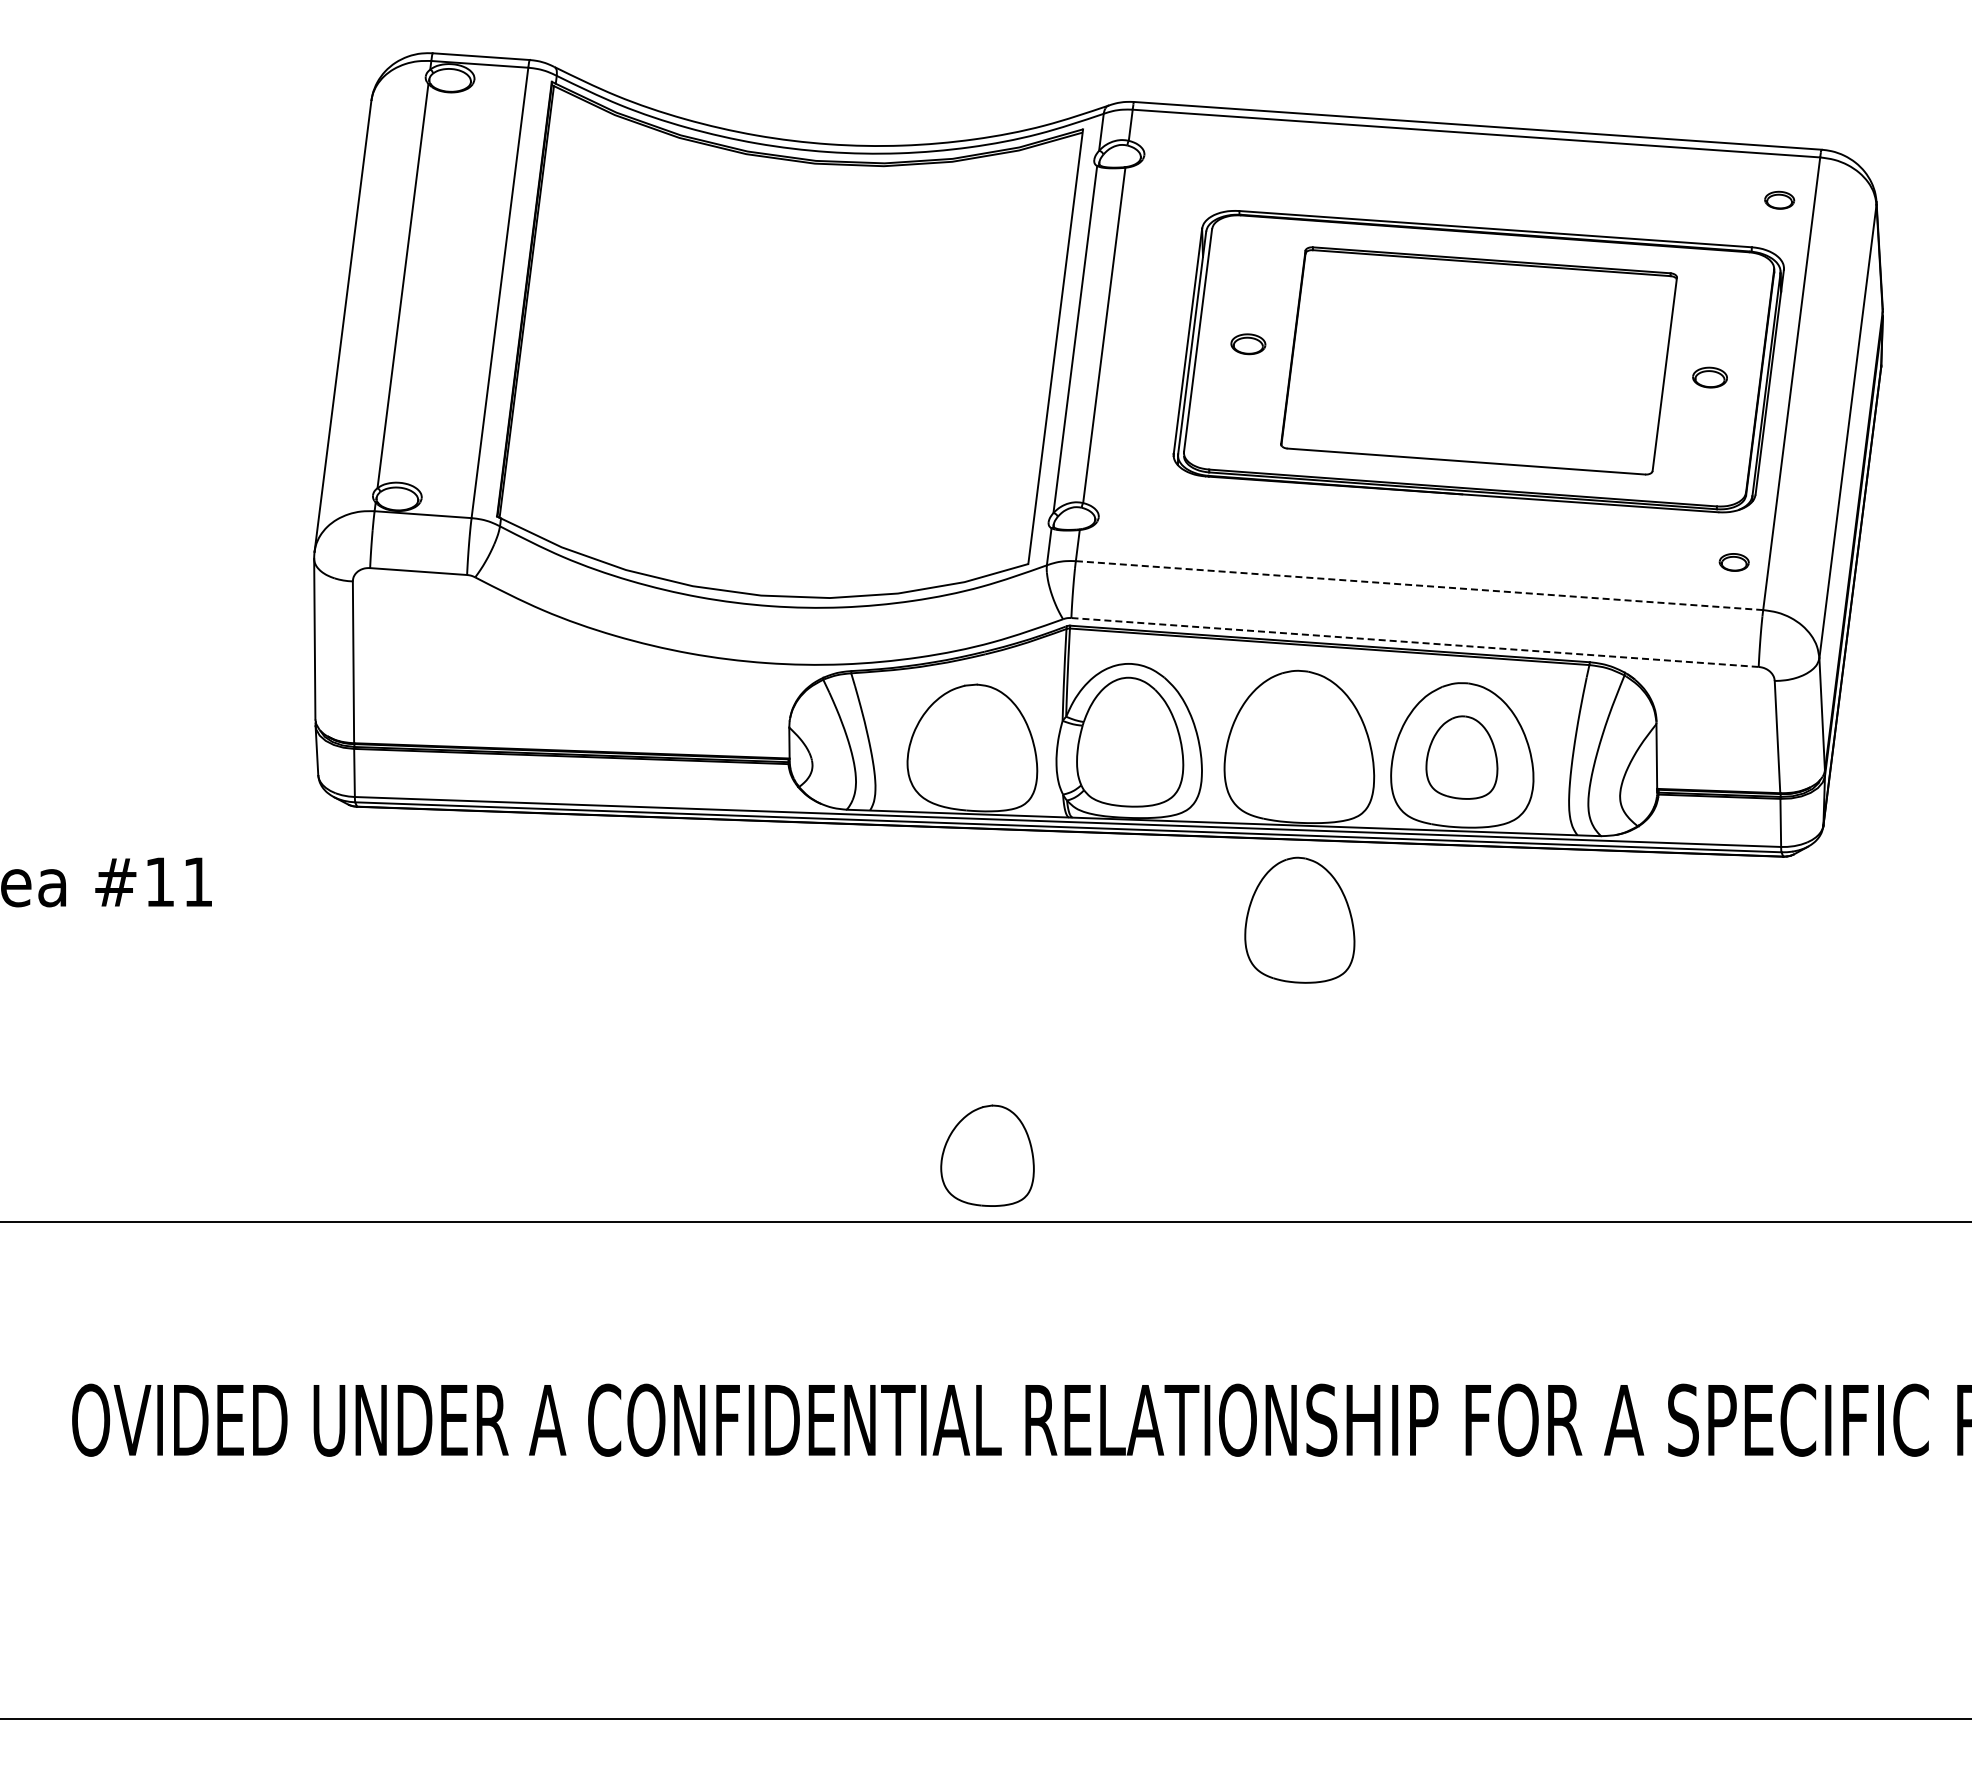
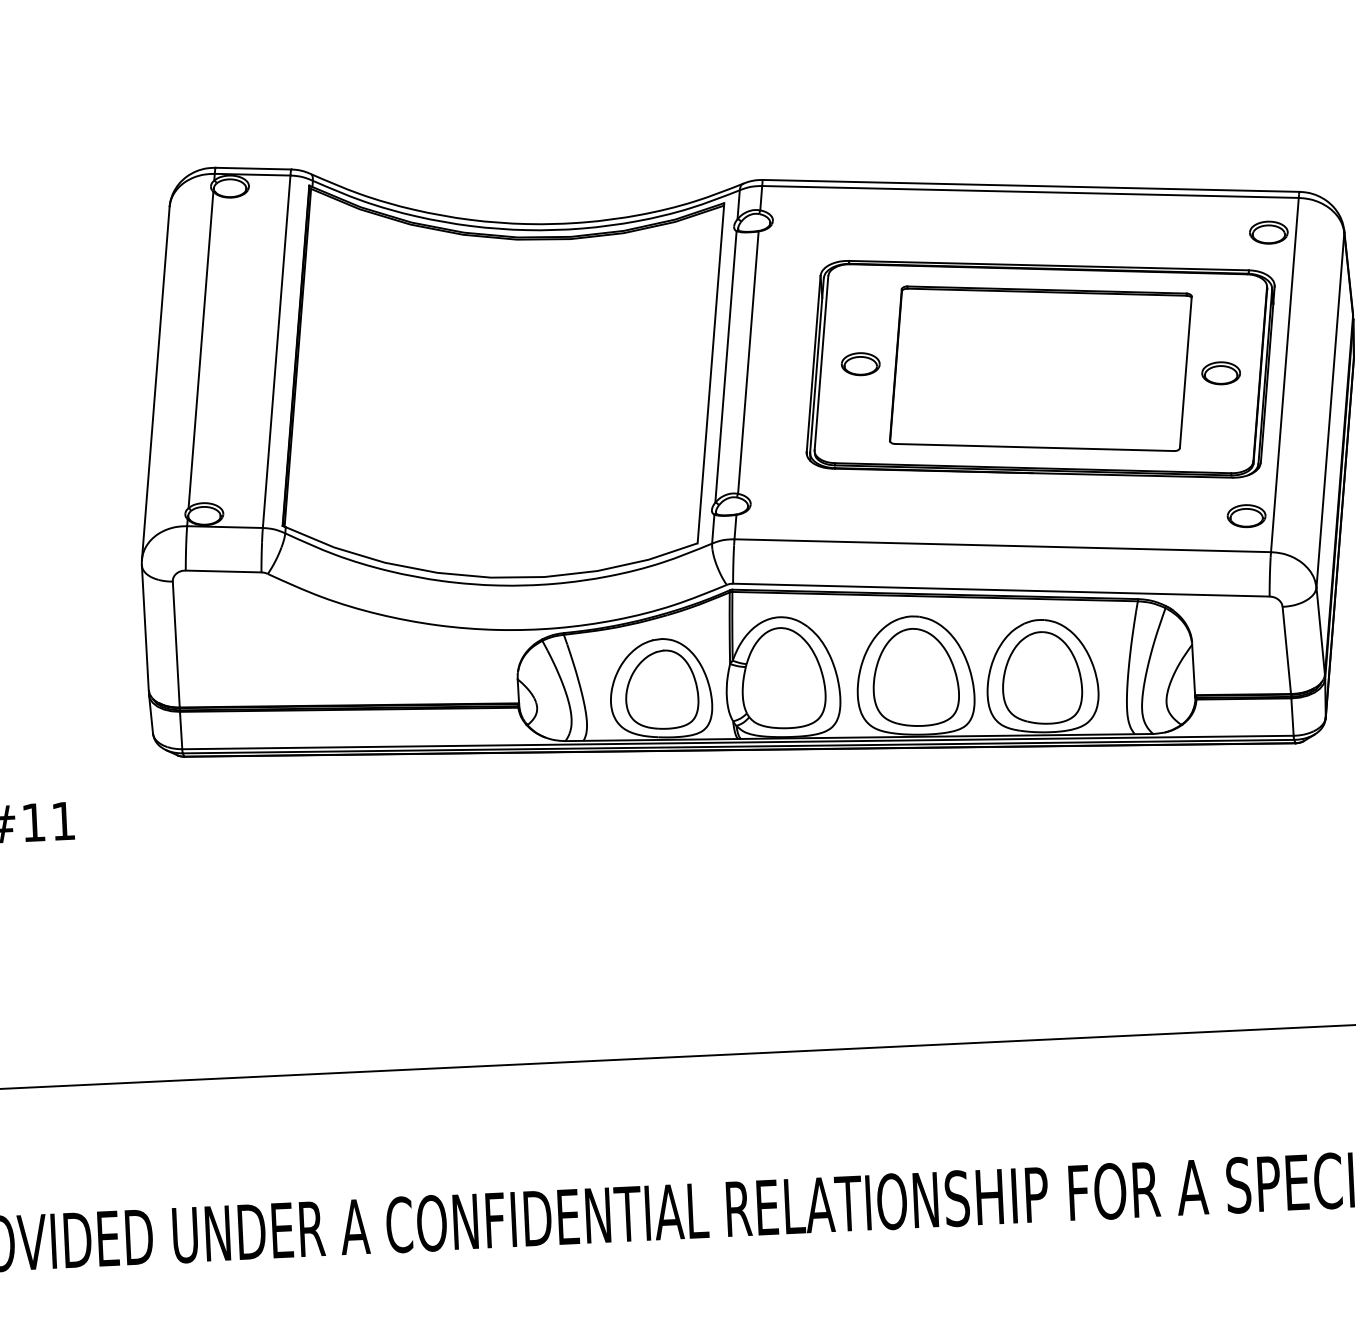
part: (1779, 200) -> (1268, 232), size x1.67
part: (1248, 344) -> (860, 364), size x1.43
part: (1709, 377) -> (1220, 373), size x1.43
part: (1734, 562) -> (1246, 516), size x1.67
line: (1419, 585) -> (1002, 545), dashed -> solid
line: (1415, 642) -> (1001, 590), dashed -> solid
part: (1461, 757) -> (1041, 677), size x1.43
part: (1299, 919) -> (915, 676), moved
part: (987, 1155) -> (661, 689), moved

